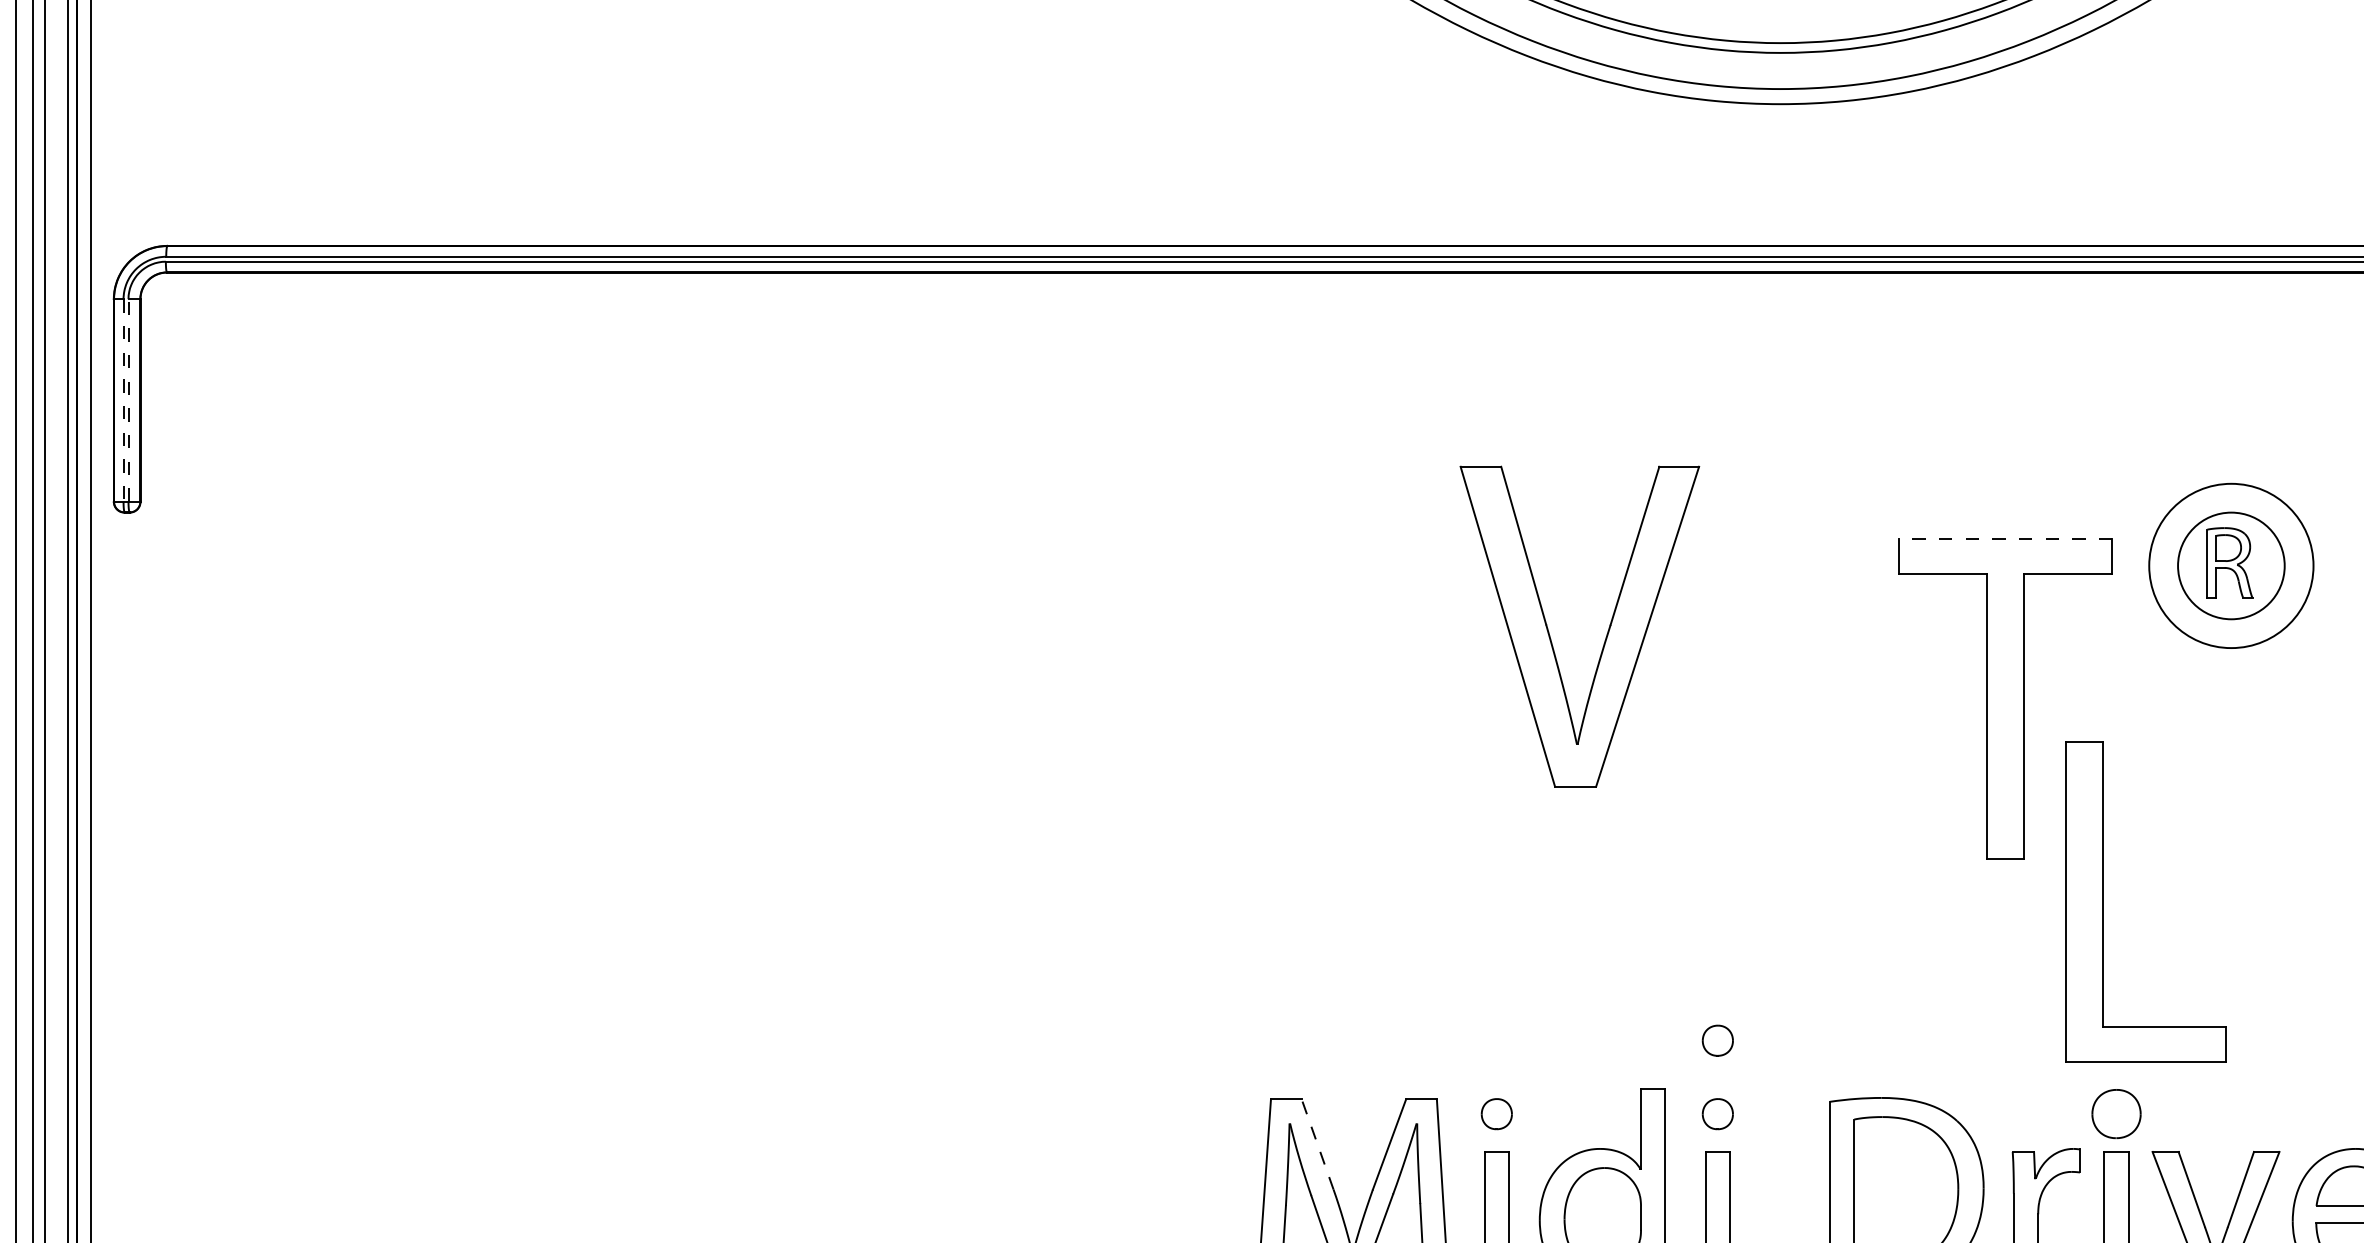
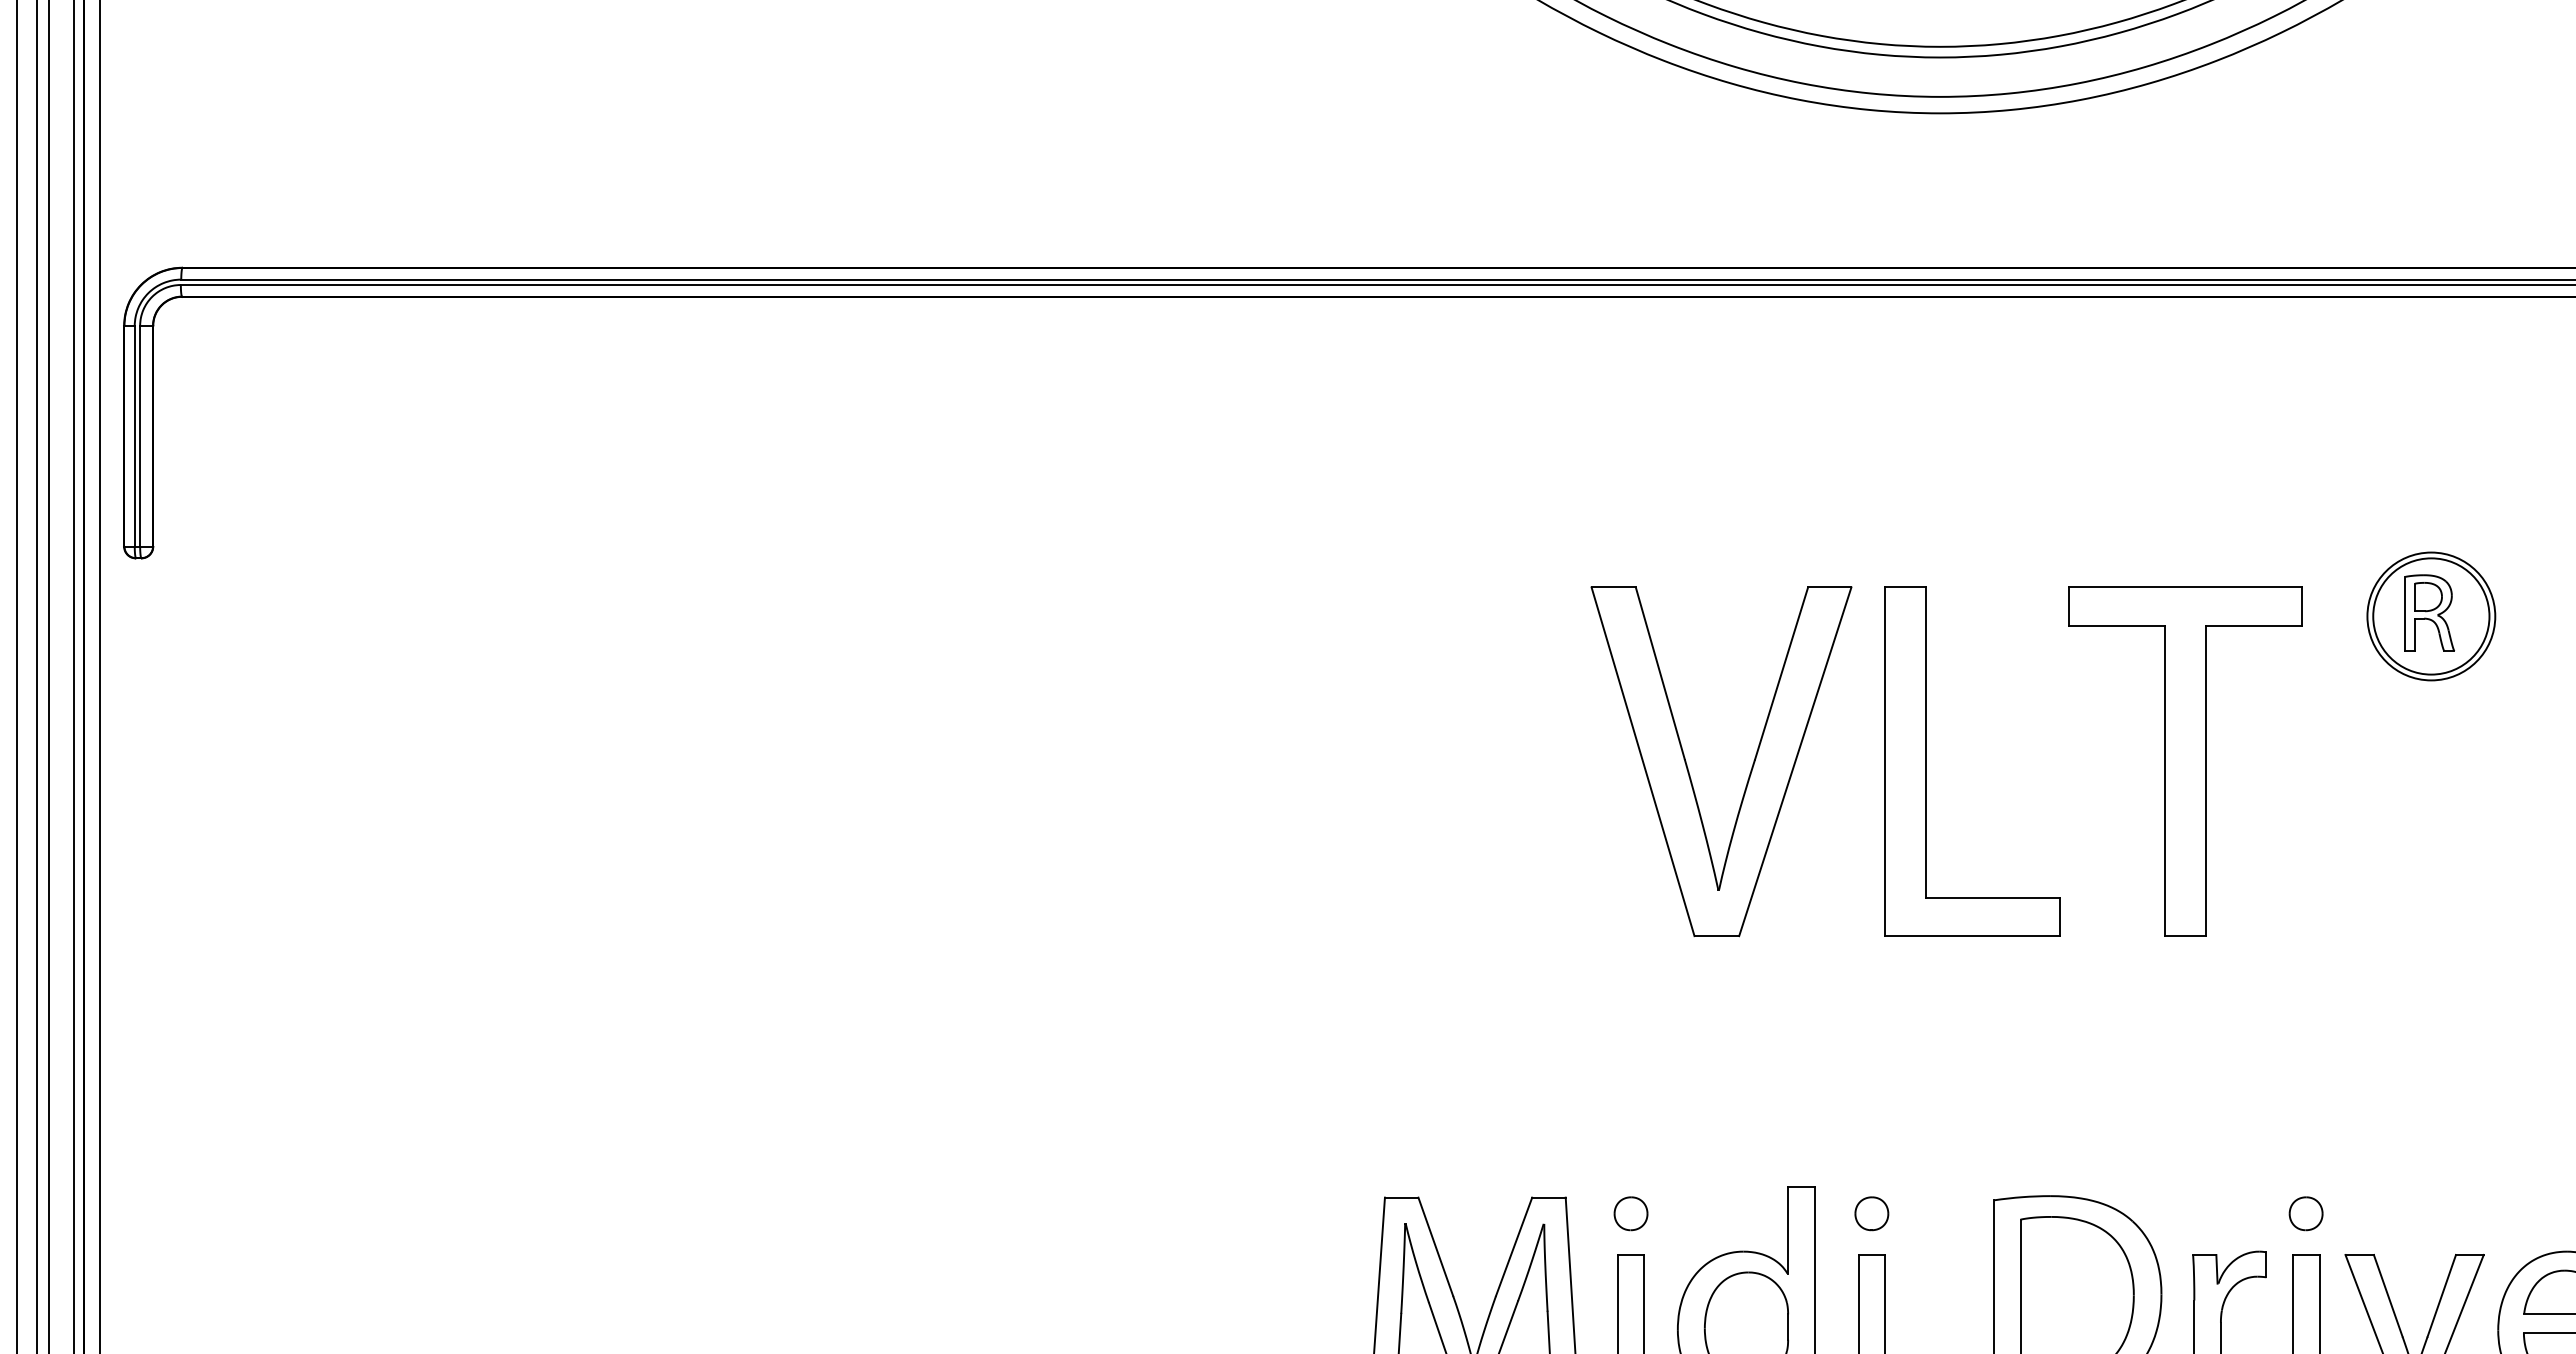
line: (128, 399) -> (140, 435), dashed -> solid
line: (123, 400) -> (134, 436), dashed -> solid
line: (2004, 539) -> (2184, 587), dashed -> solid
circle: (2231, 565) -> (2431, 616), size x0.71
part: (1606, 634) -> (1750, 770), moved
part: (2103, 901) -> (1926, 761), moved
part: (1717, 1040) -> (1871, 1133), removed
part: (2115, 1113) -> (2305, 1213), size x0.62
line: (1317, 1144) -> (1435, 1246), dashed -> solid

